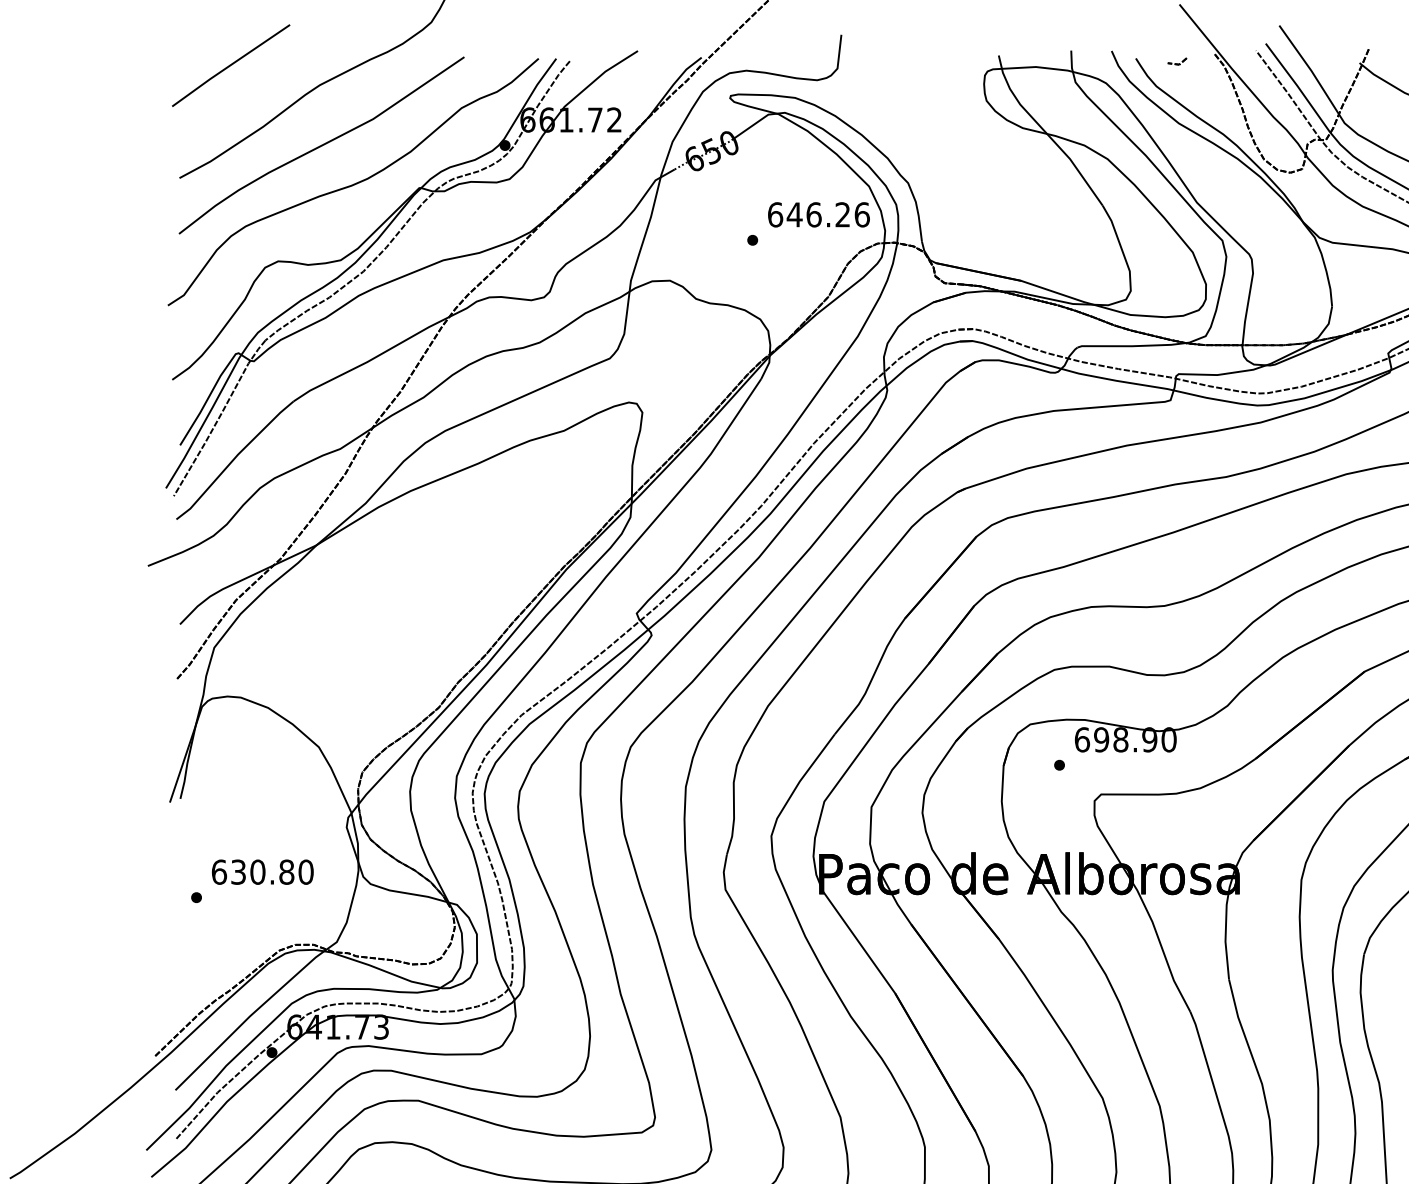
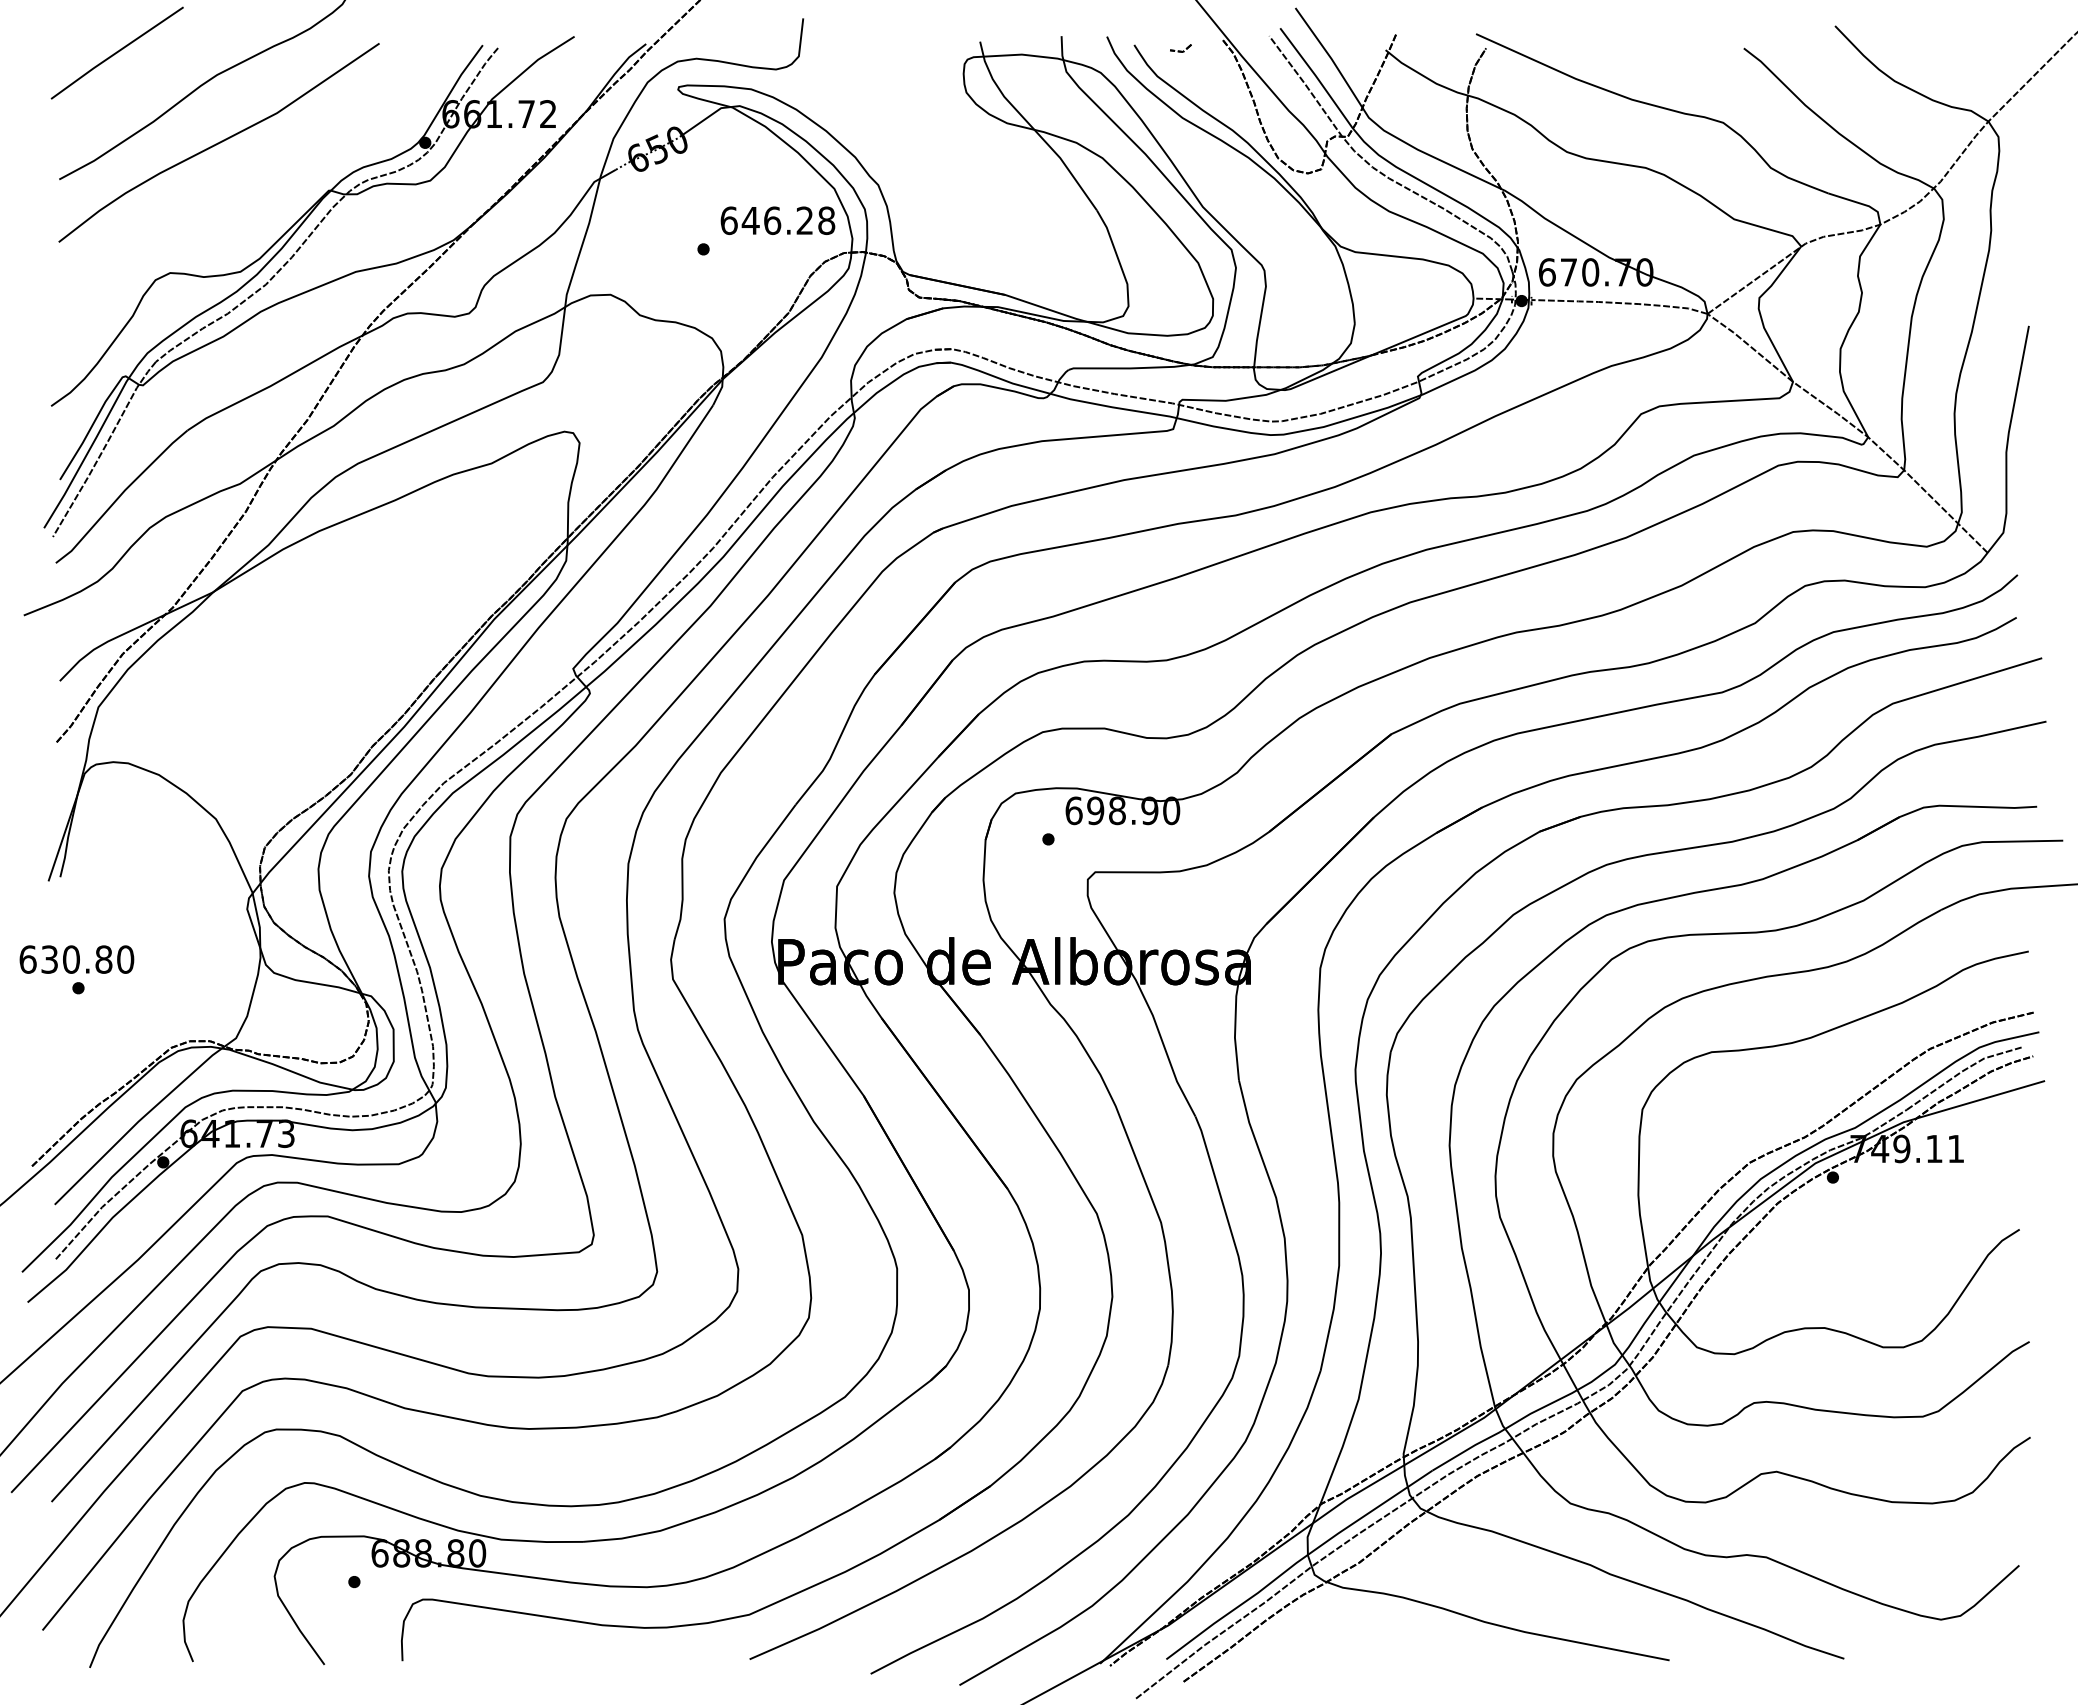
curve: (354, 183) -> (255, 185), removed
text: (862, 214) -> (826, 220), 646.26 -> 646.28
text: (262, 872) -> (76, 959), moved

